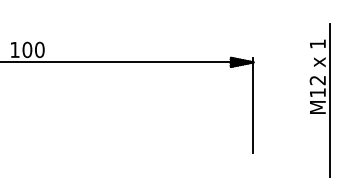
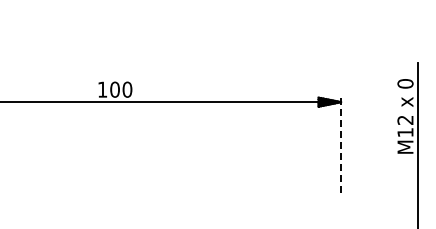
text: (317, 43) -> (405, 83), 1 -> 0
line: (253, 105) -> (341, 145), solid -> dashed

